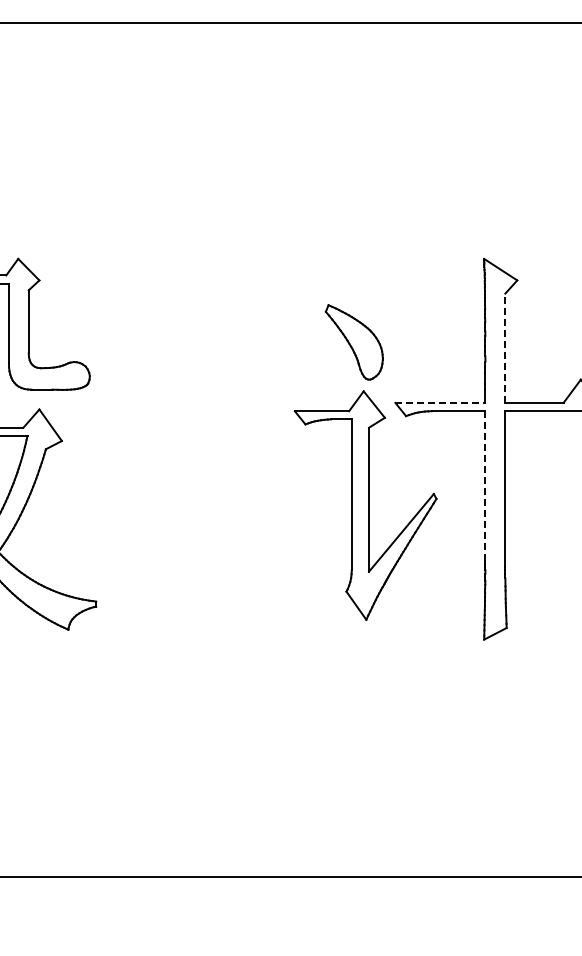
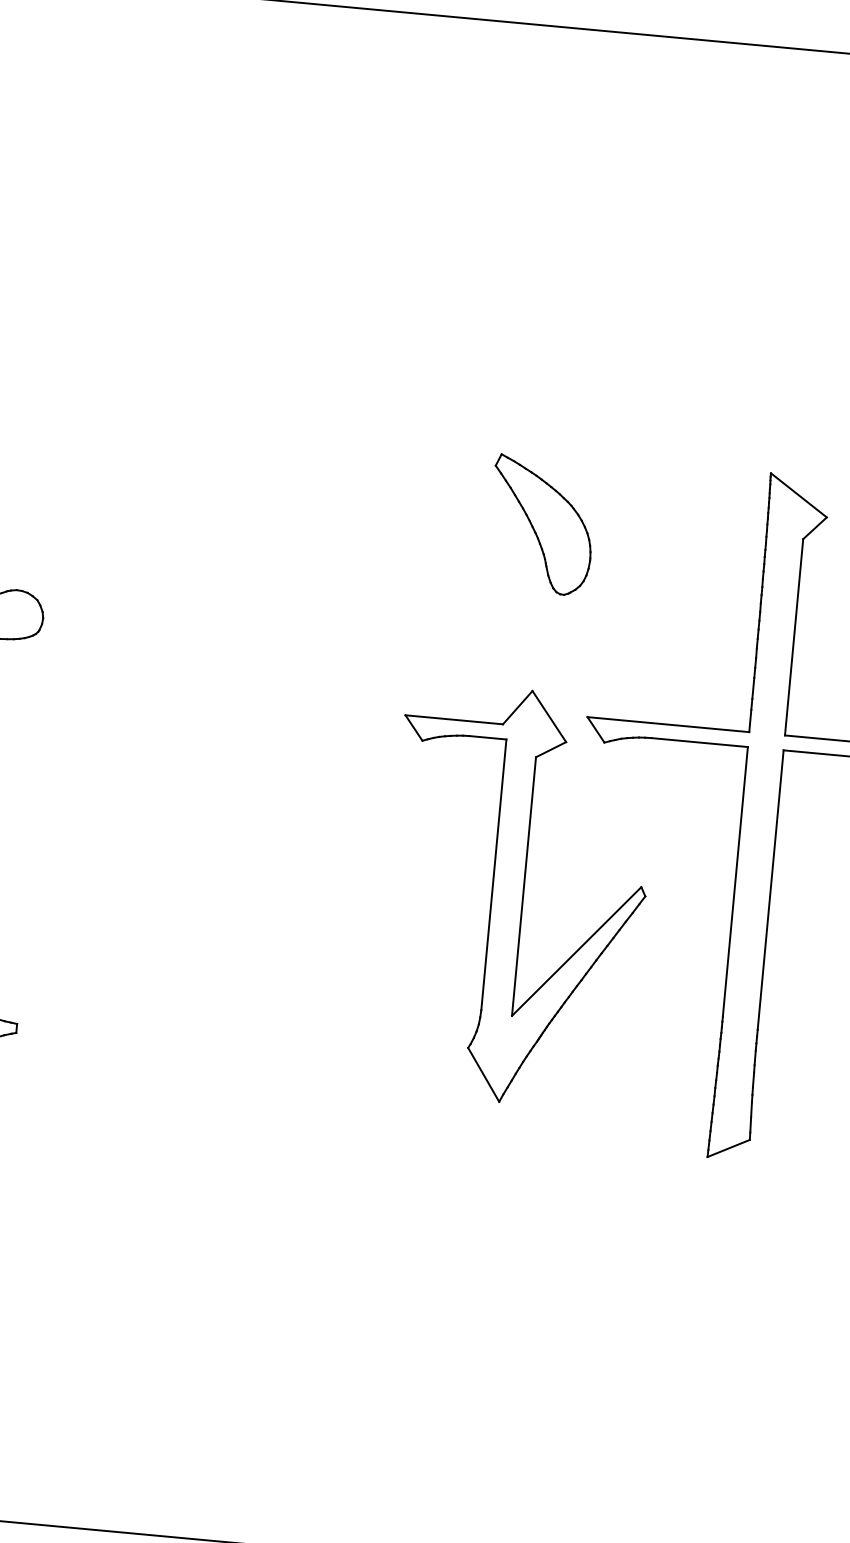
part: (353, 342) -> (540, 525), moved
line: (505, 348) -> (794, 637), dashed -> solid
line: (440, 402) -> (668, 723), dashed -> solid
line: (485, 486) -> (735, 882), dashed -> solid

